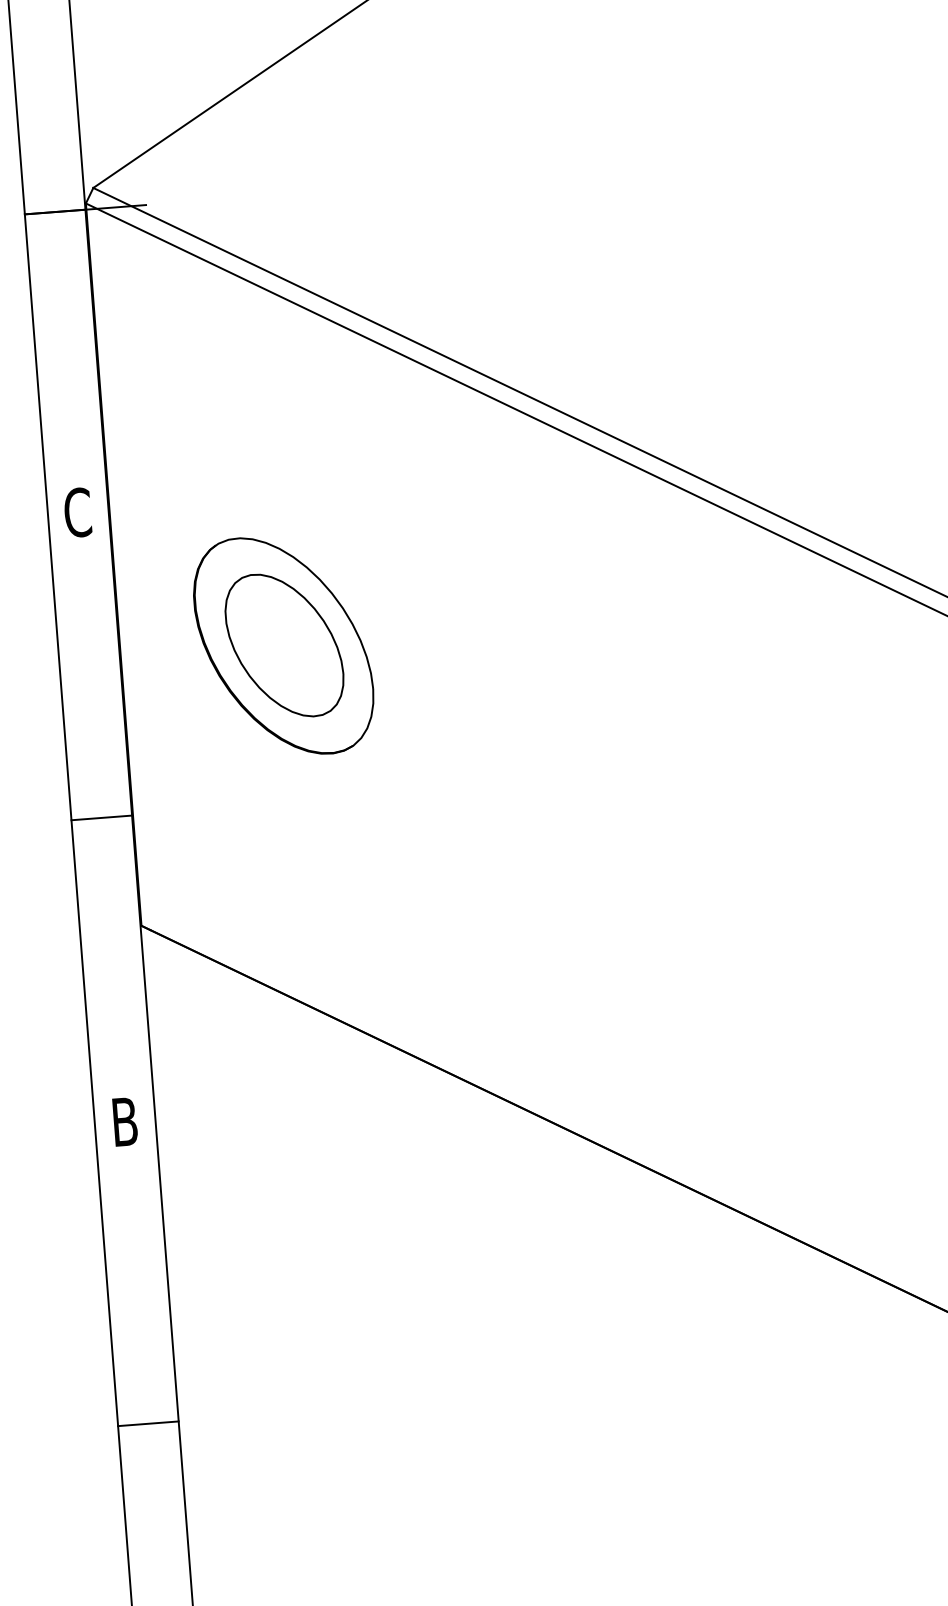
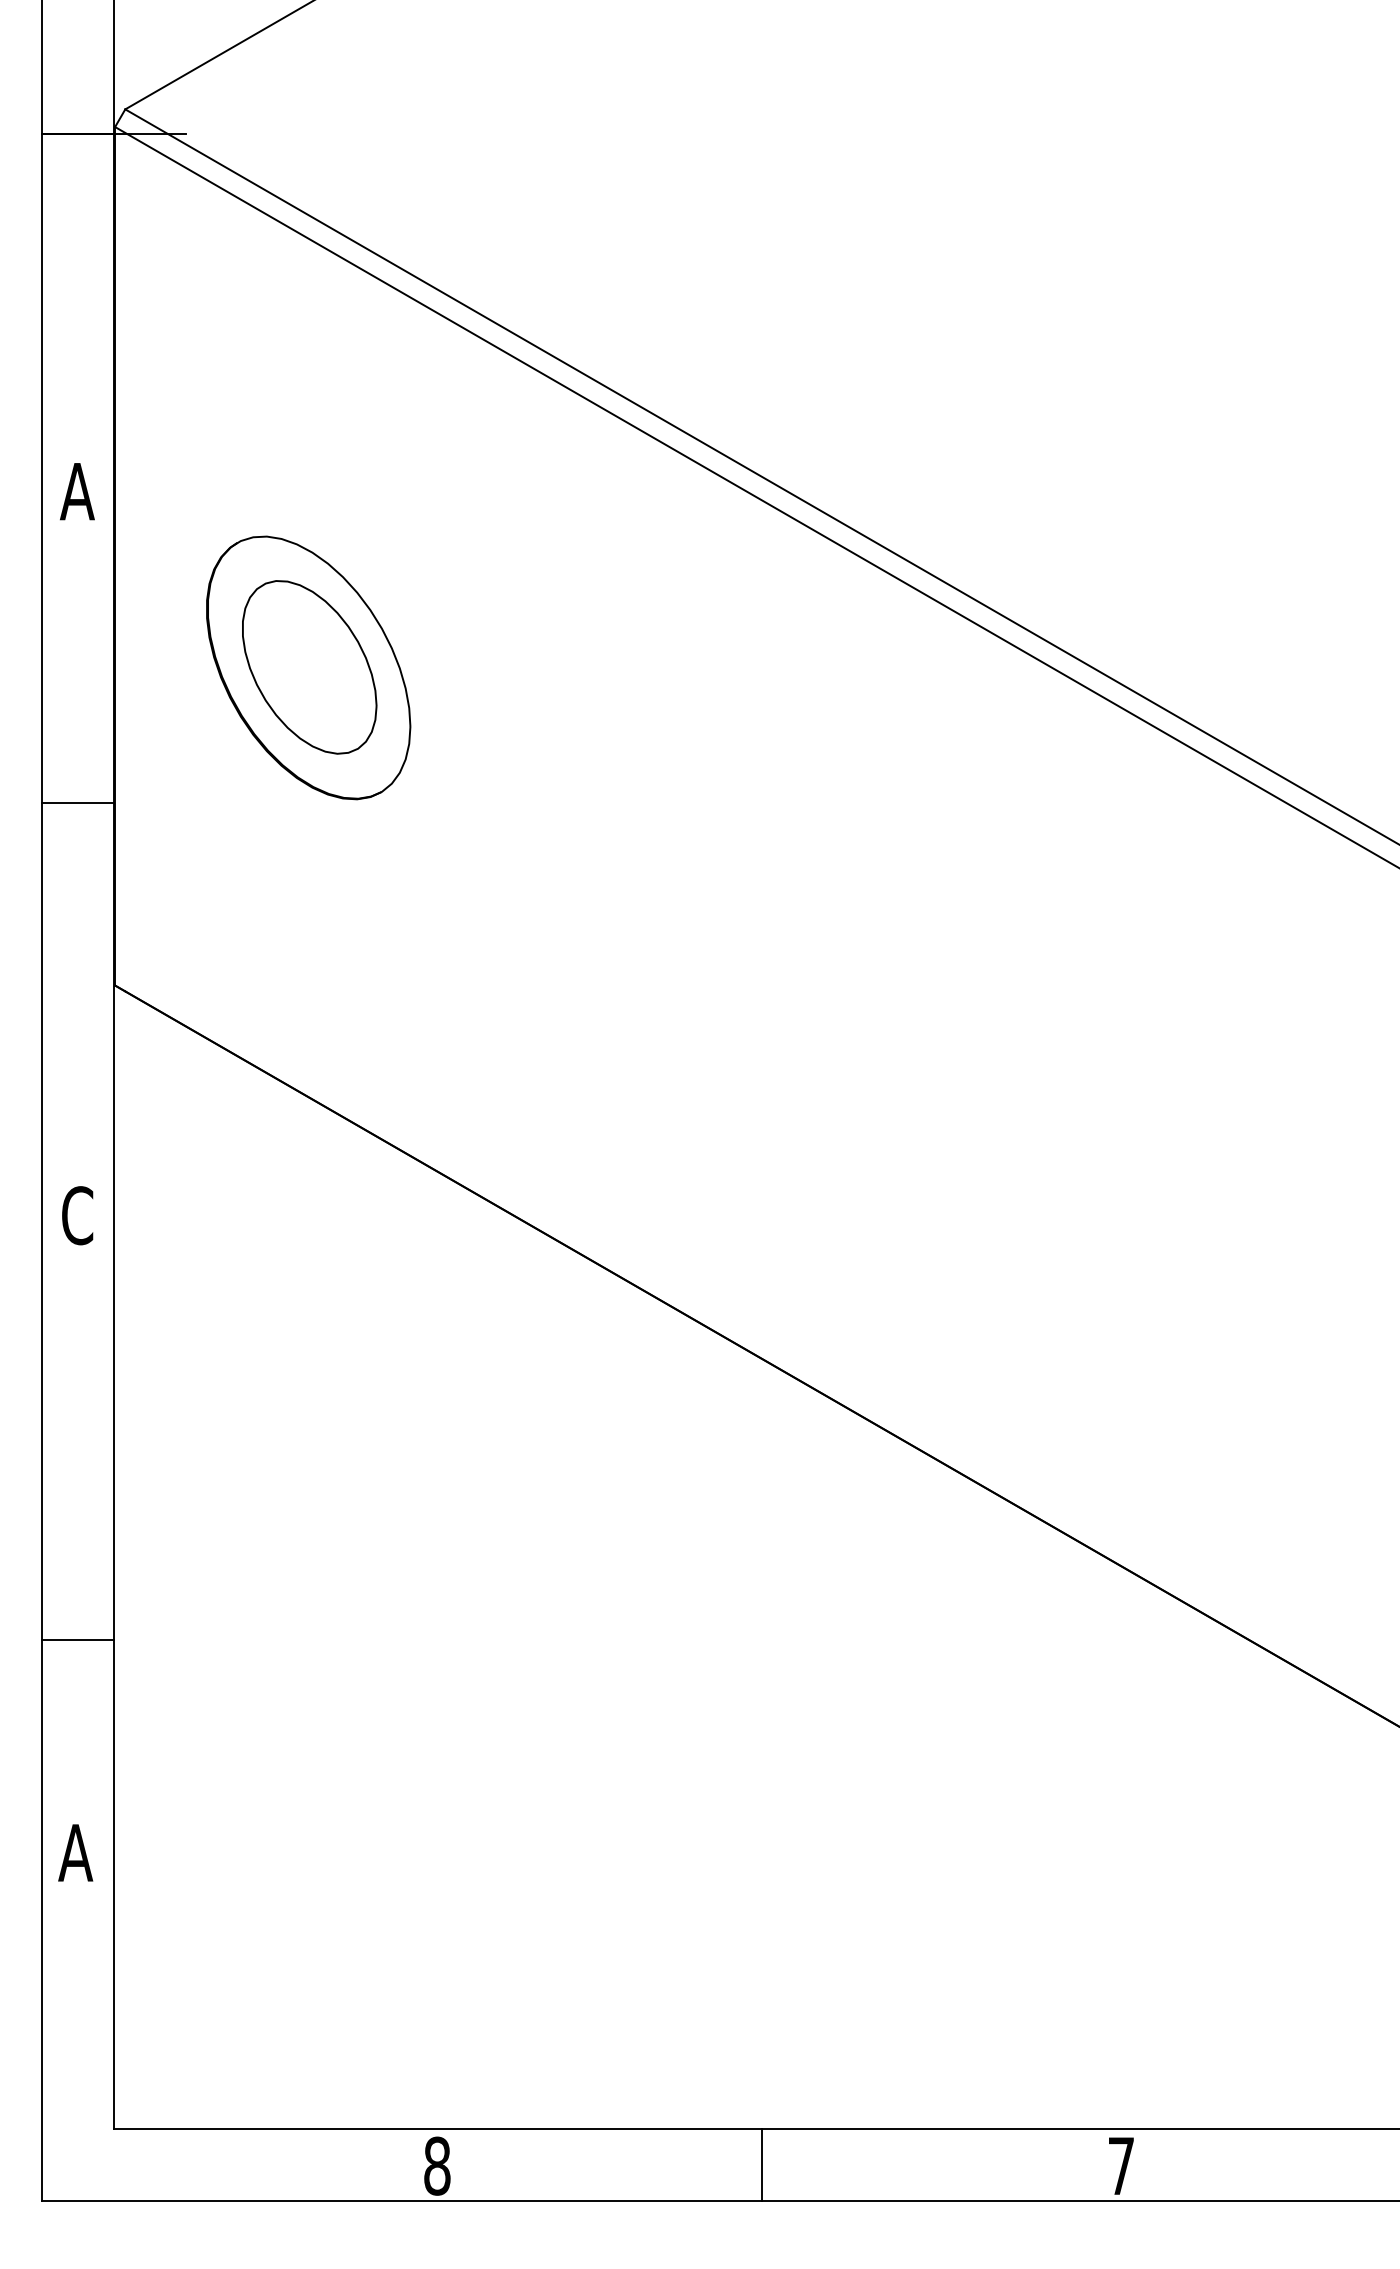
text: (77, 512) -> (77, 491), C -> A
line: (101, 818) -> (77, 803), moved
text: (124, 1121) -> (77, 1215), B -> C
line: (147, 1423) -> (77, 1640), moved

